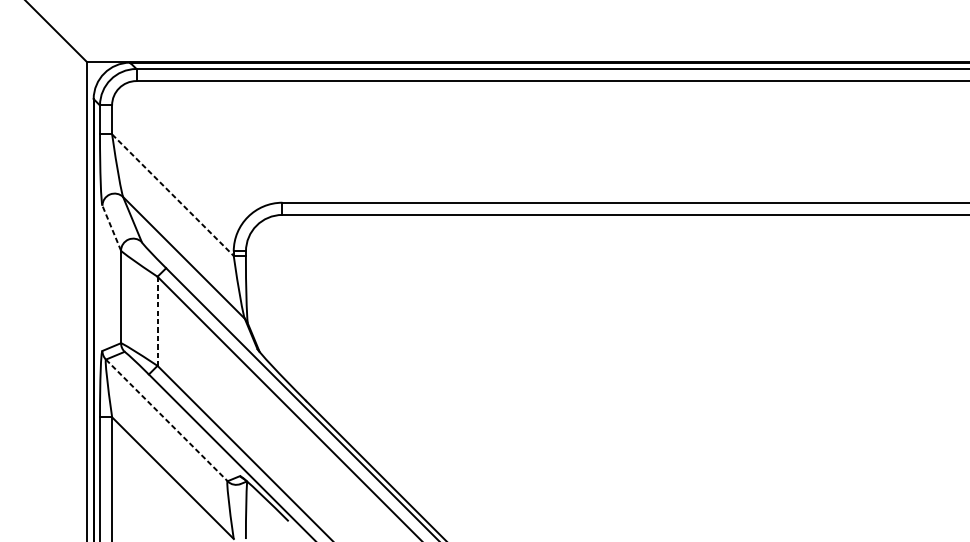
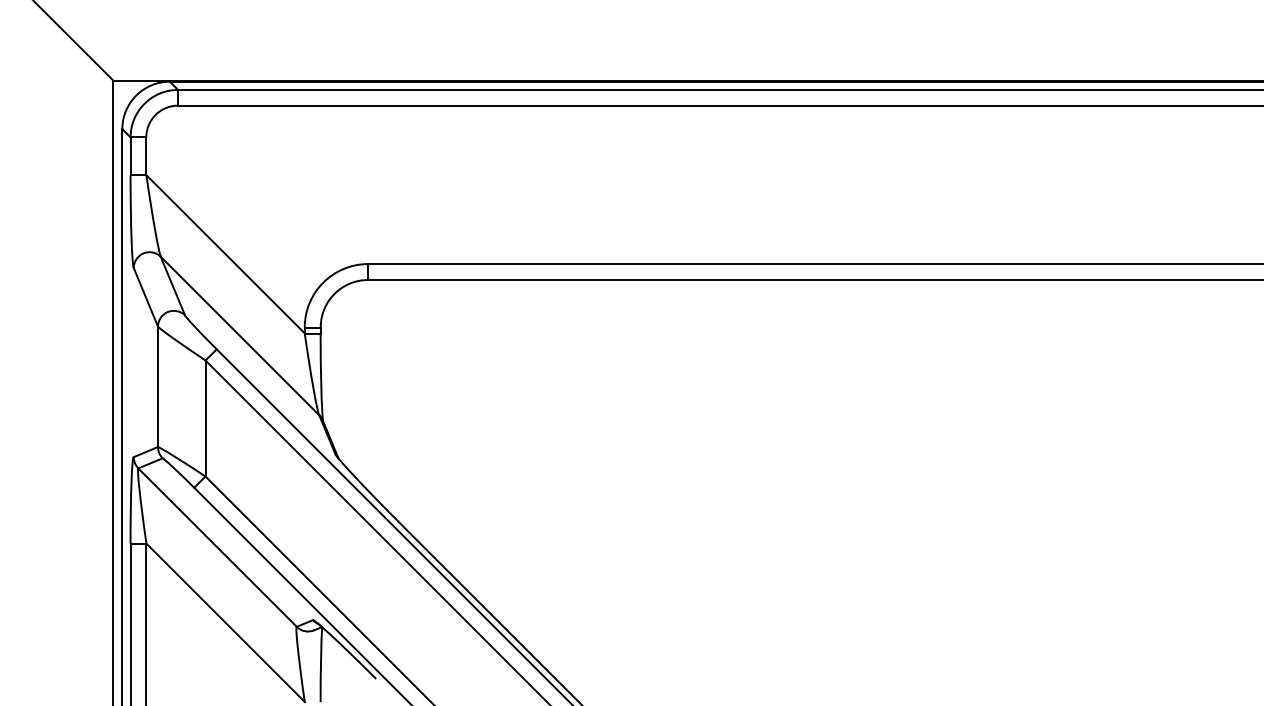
line: (173, 195) -> (226, 254), dashed -> solid
line: (111, 228) -> (145, 297), dashed -> solid
line: (157, 322) -> (205, 419), dashed -> solid
line: (166, 420) -> (217, 547), dashed -> solid

